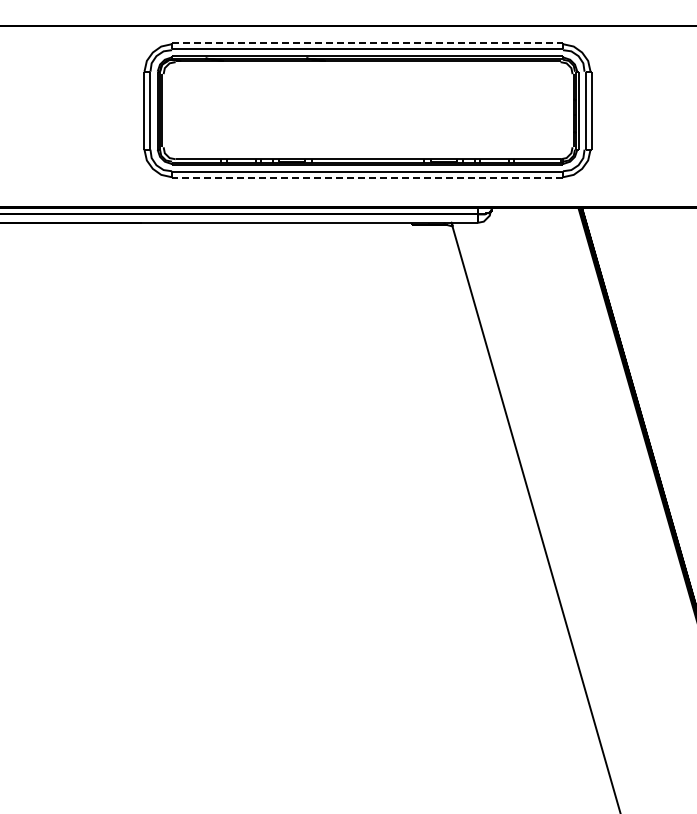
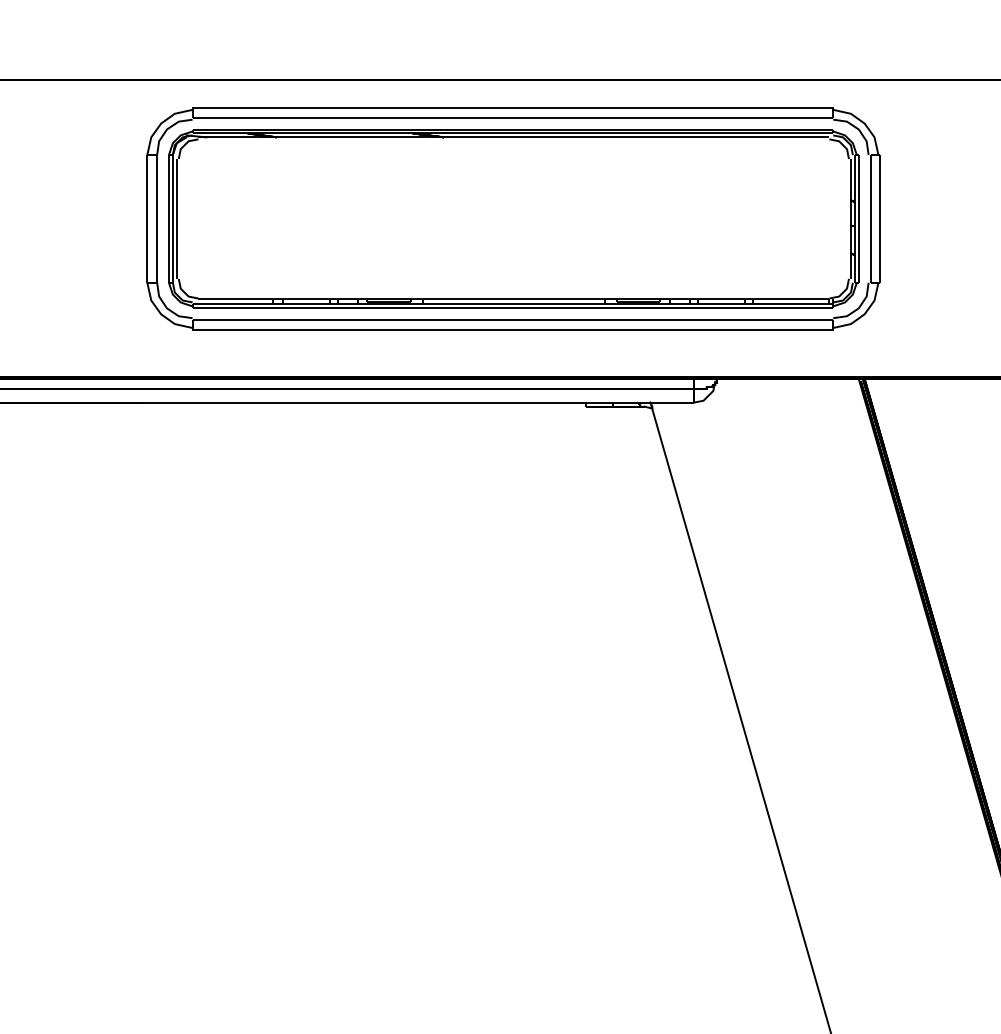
line: (368, 42) -> (514, 107), dashed -> solid
line: (367, 178) -> (512, 330), dashed -> solid

